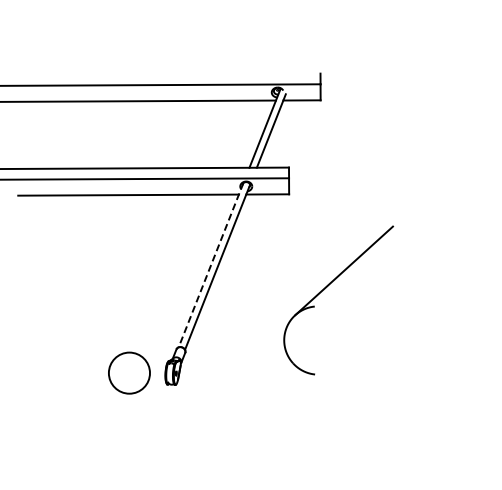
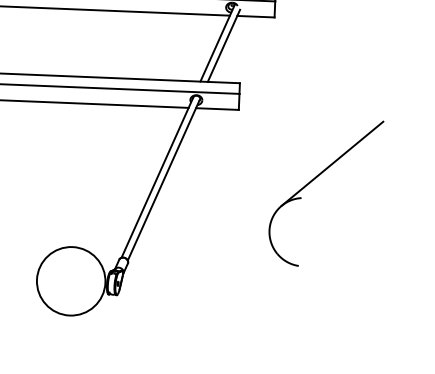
line: (210, 265) -> (157, 177), dashed -> solid
part: (326, 288) -> (314, 180), moved
circle: (129, 372) -> (71, 280), size x1.67

